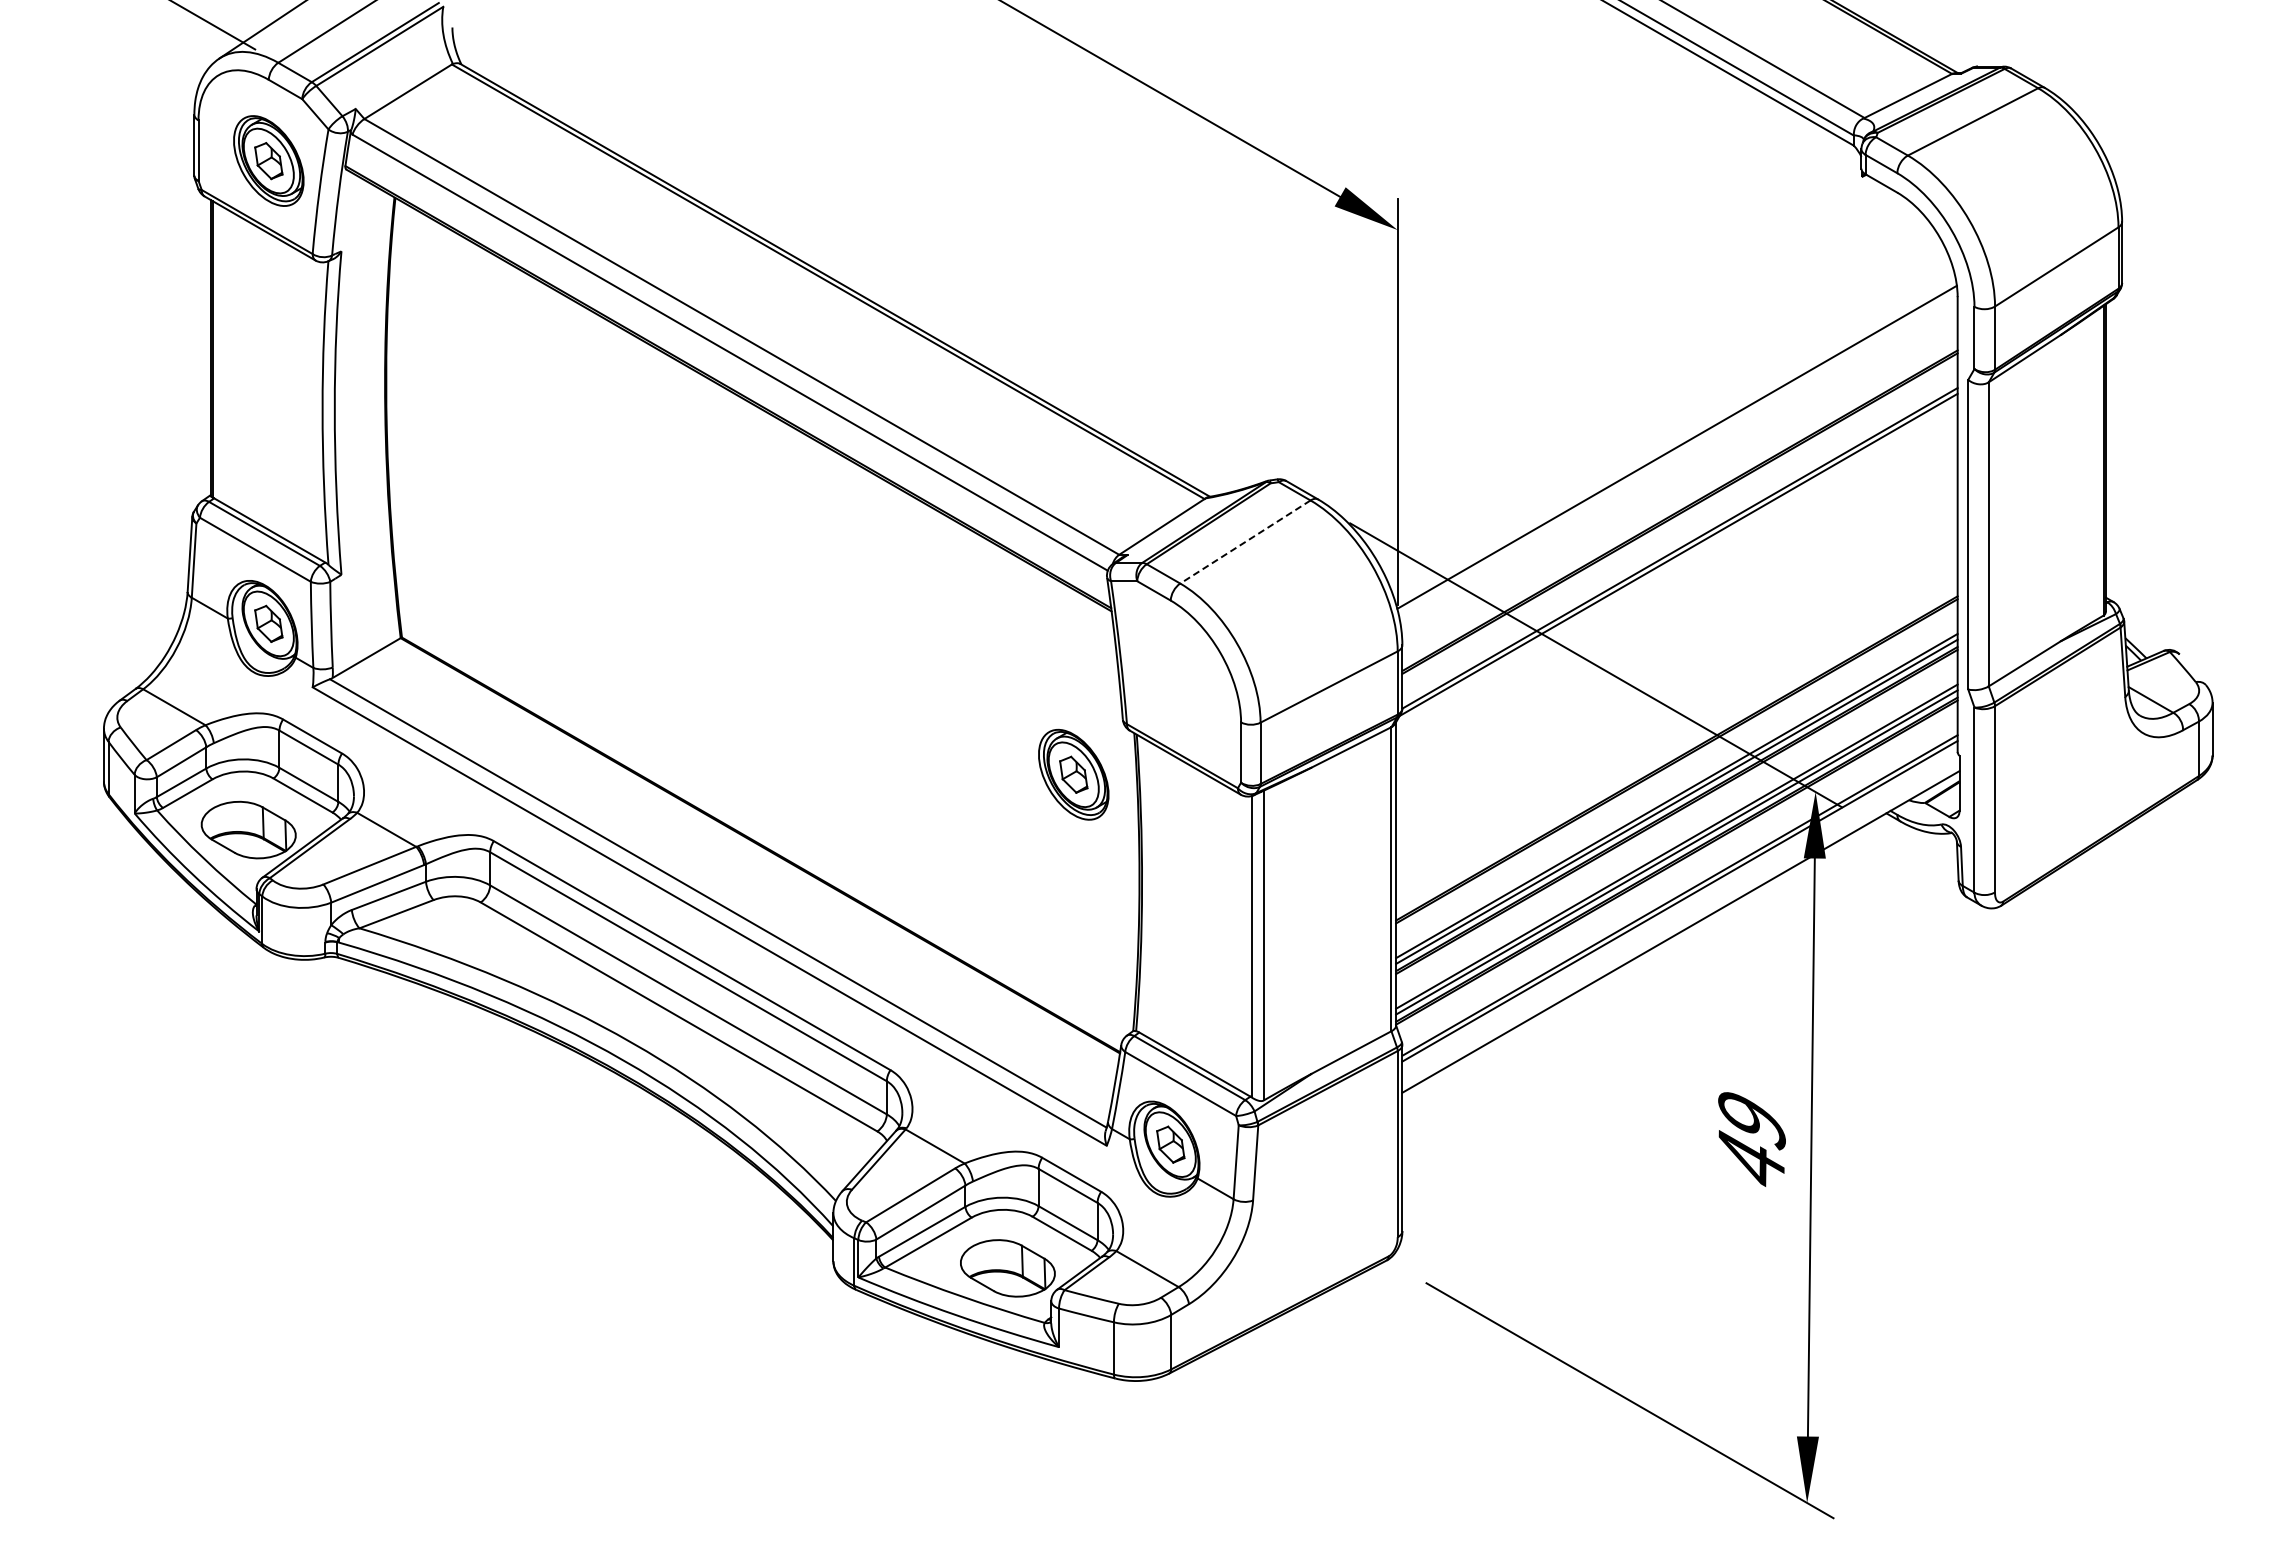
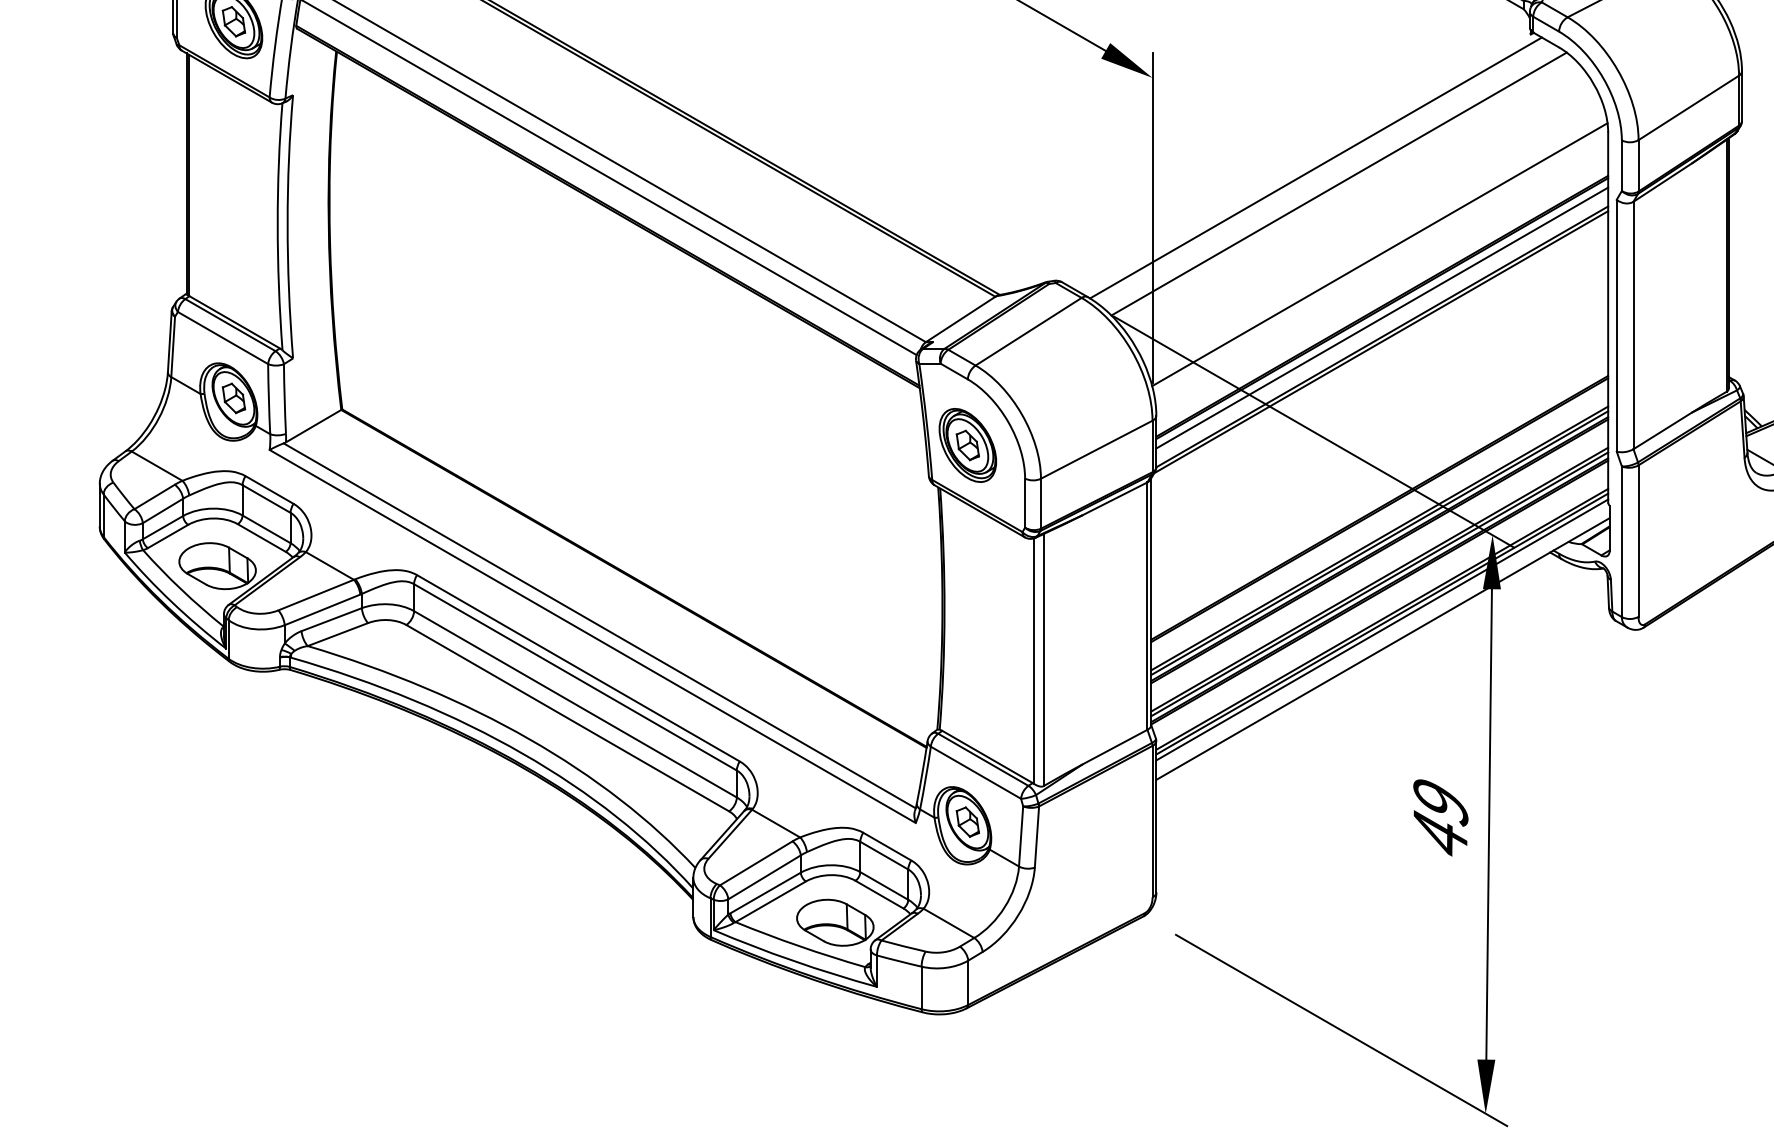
line: (1598, 340) -> (1315, 167), added
line: (1626, 360) -> (1338, 184), added
line: (1679, 524) -> (1381, 317), added
line: (1245, 542) -> (1028, 332), dashed -> solid
part: (1073, 774) -> (967, 445), moved
line: (1679, 908) -> (1381, 629), added

